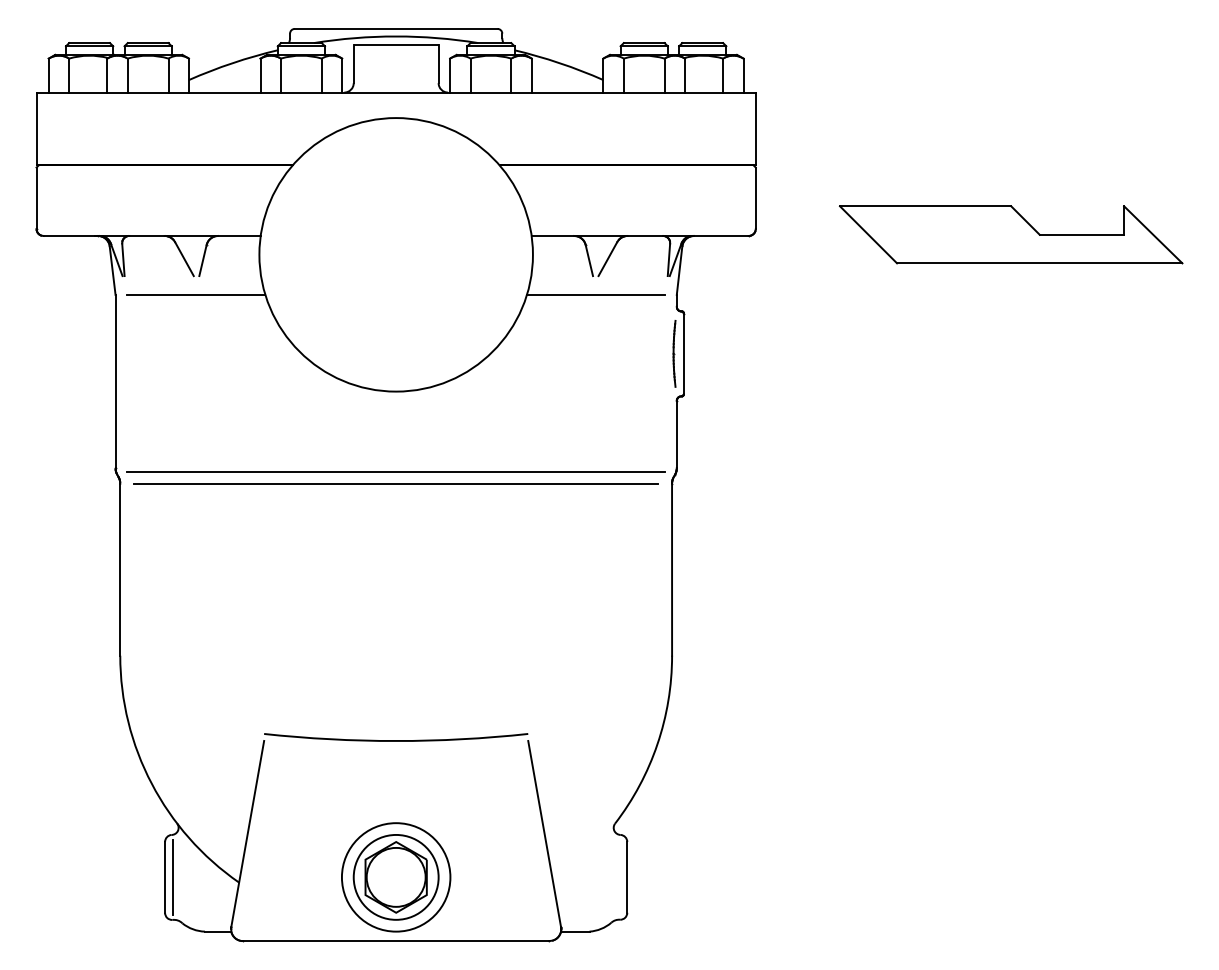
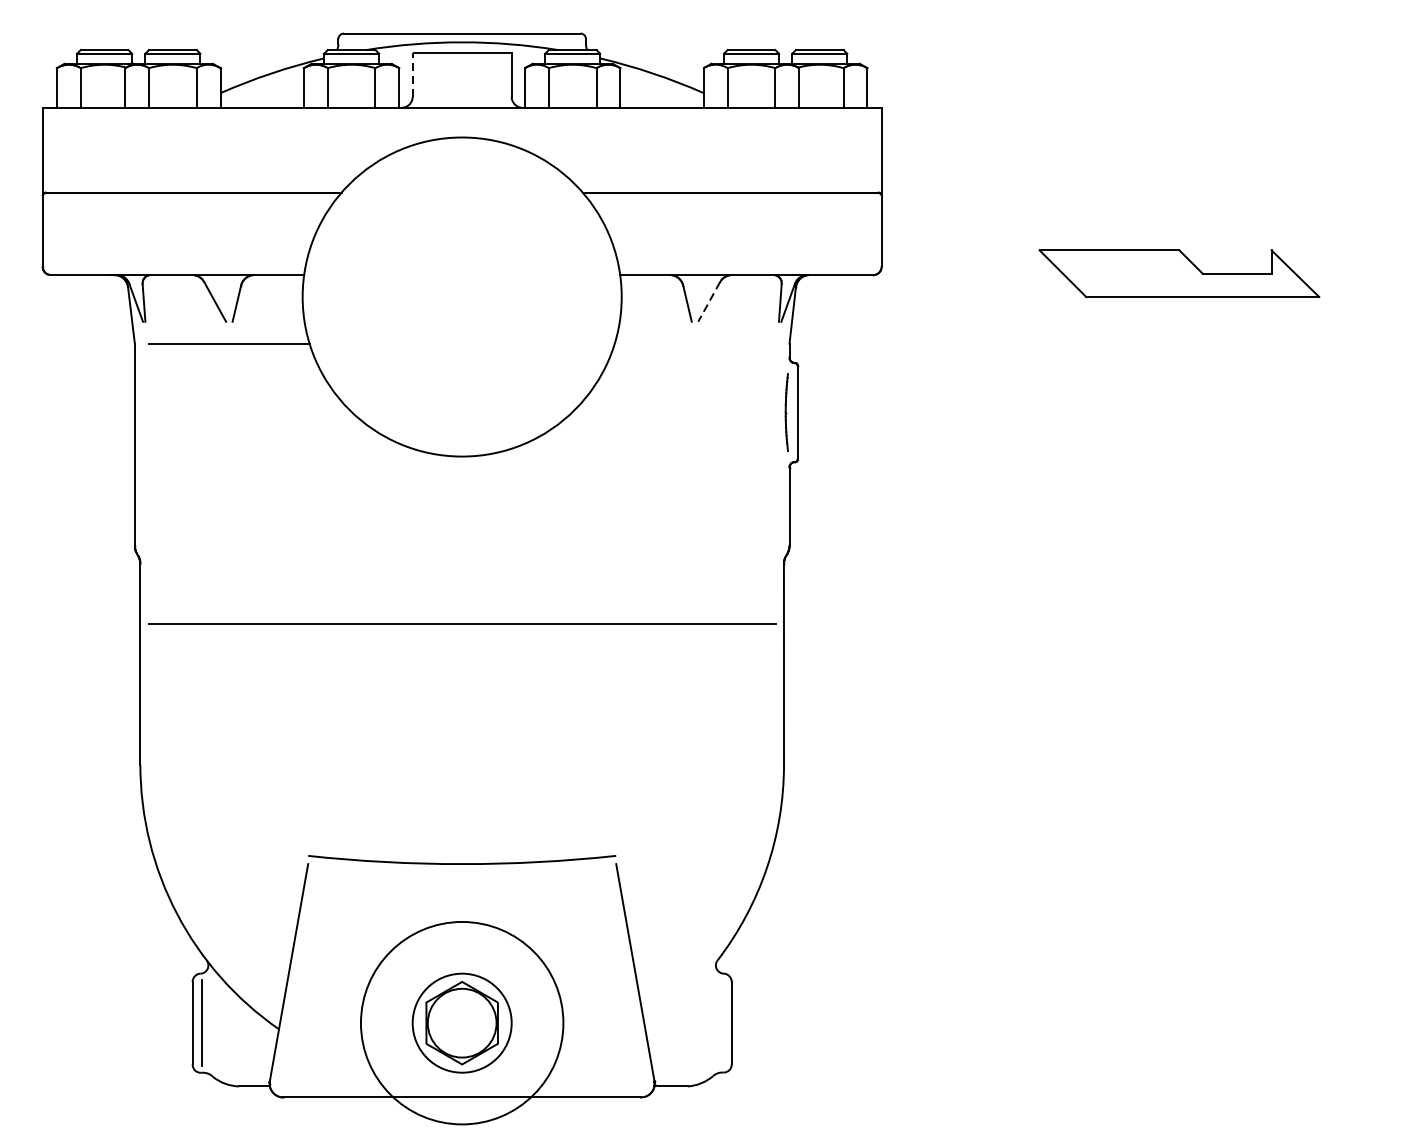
line: (353, 64) -> (412, 75), solid -> dashed
part: (1010, 234) -> (1178, 273), size x0.7
line: (607, 259) -> (708, 302), solid -> dashed
line: (595, 294) -> (694, 343), removed
line: (395, 471) -> (461, 623), moved
line: (395, 484) -> (461, 564), removed
circle: (395, 877) -> (461, 1023), size x1.6

